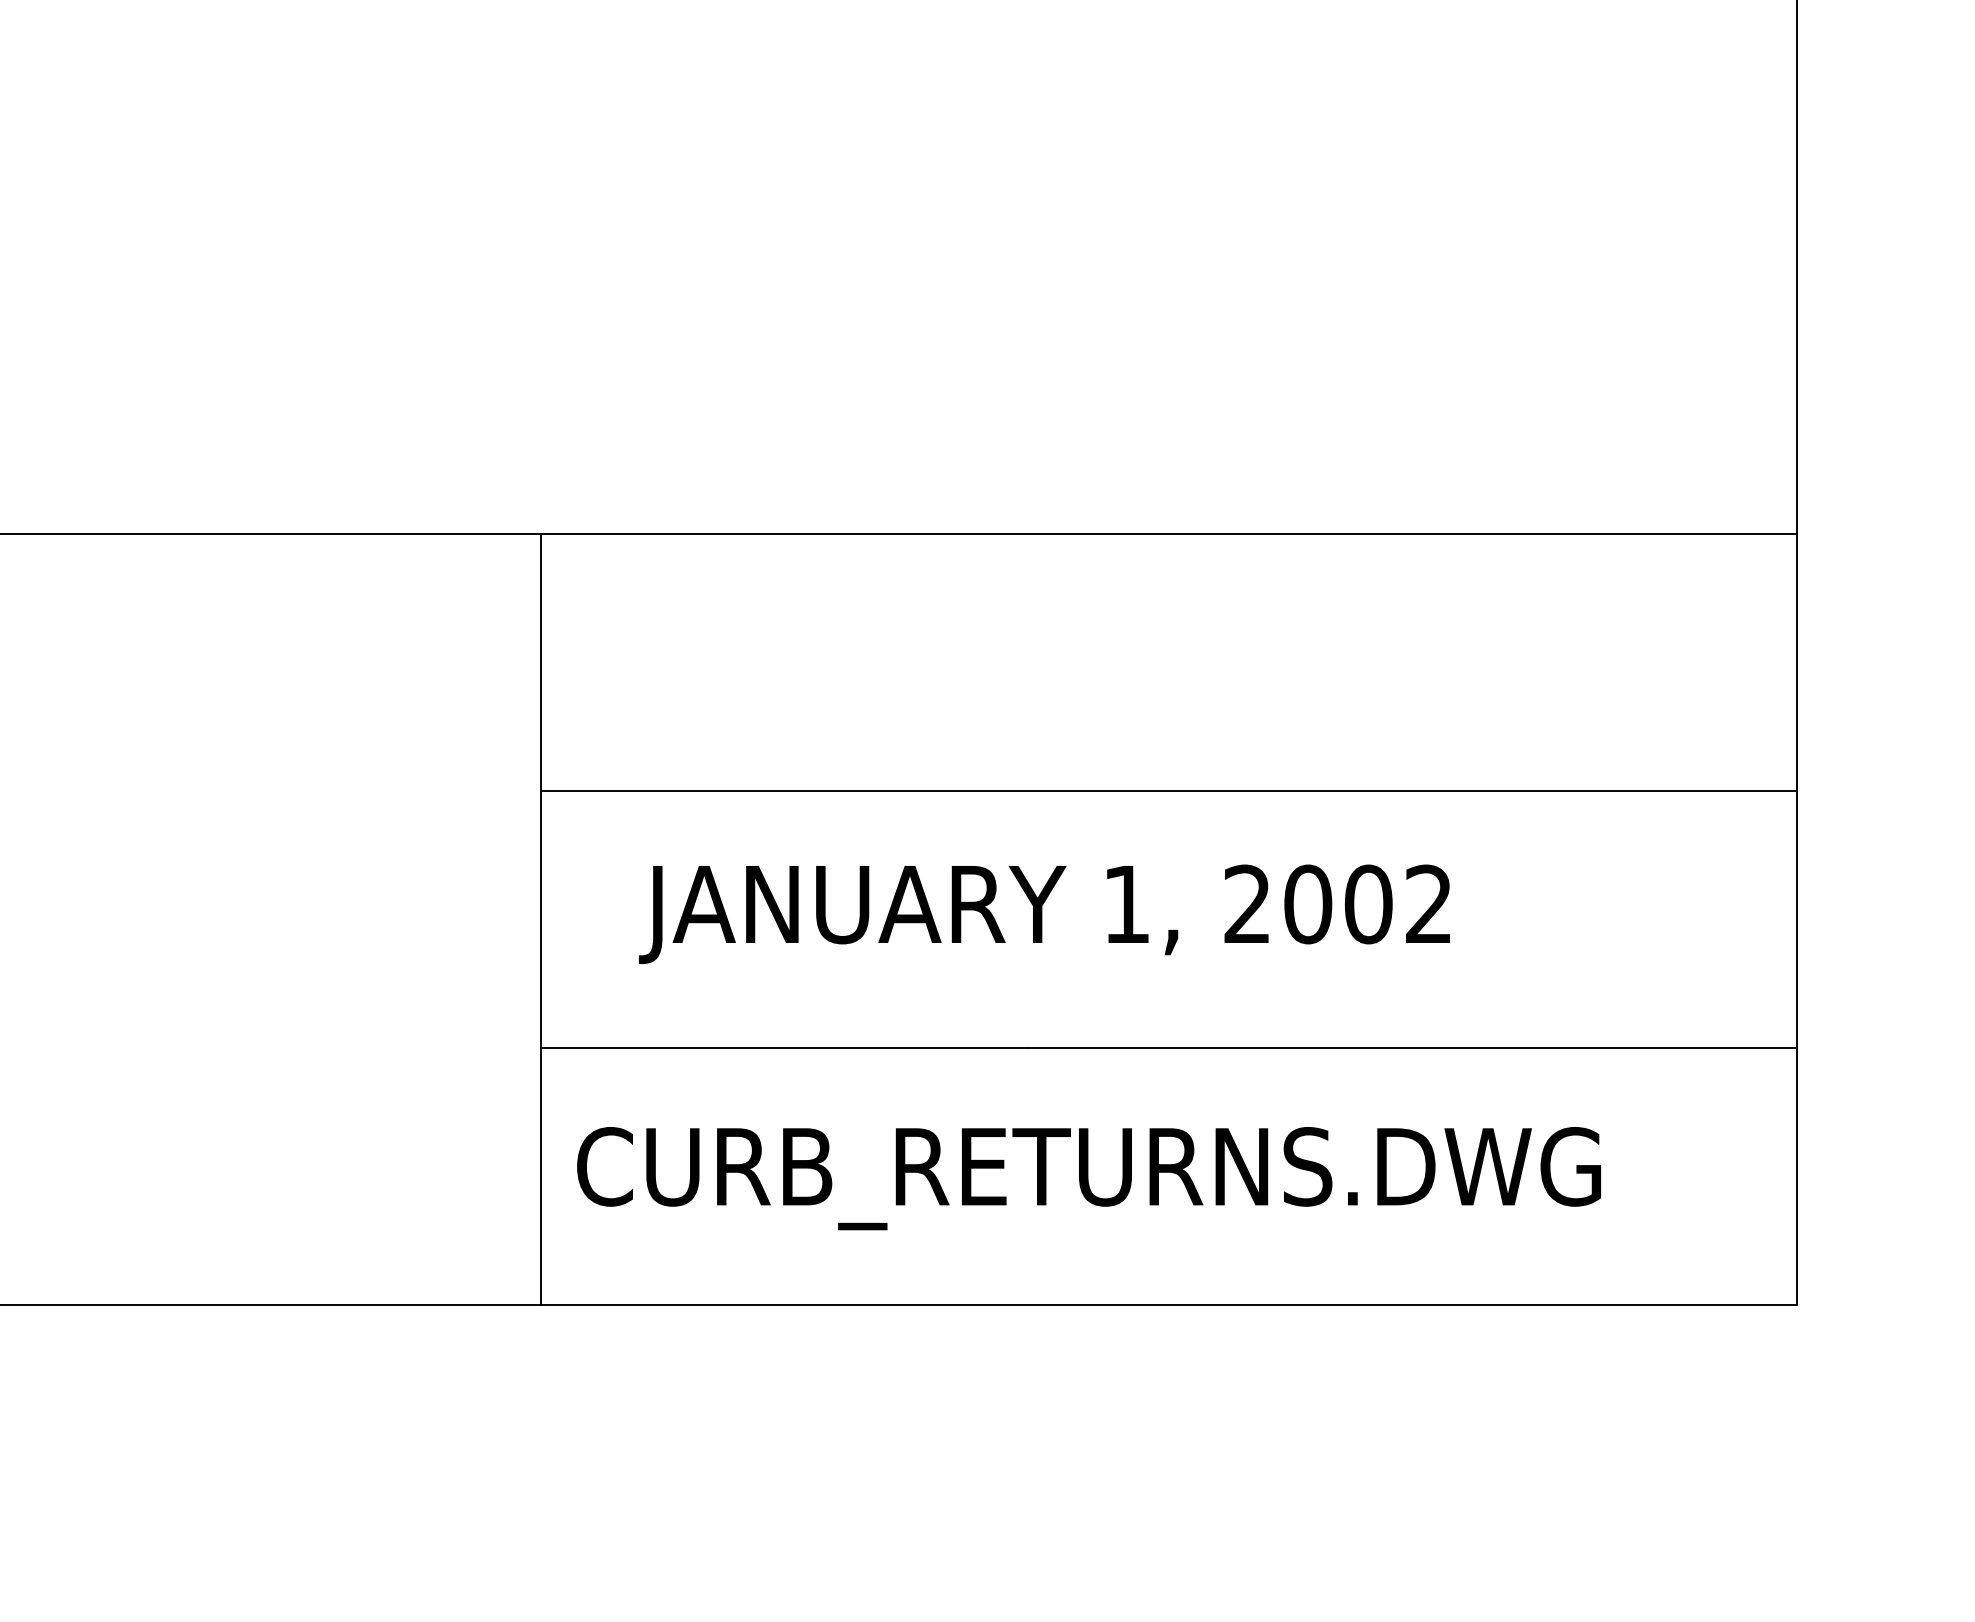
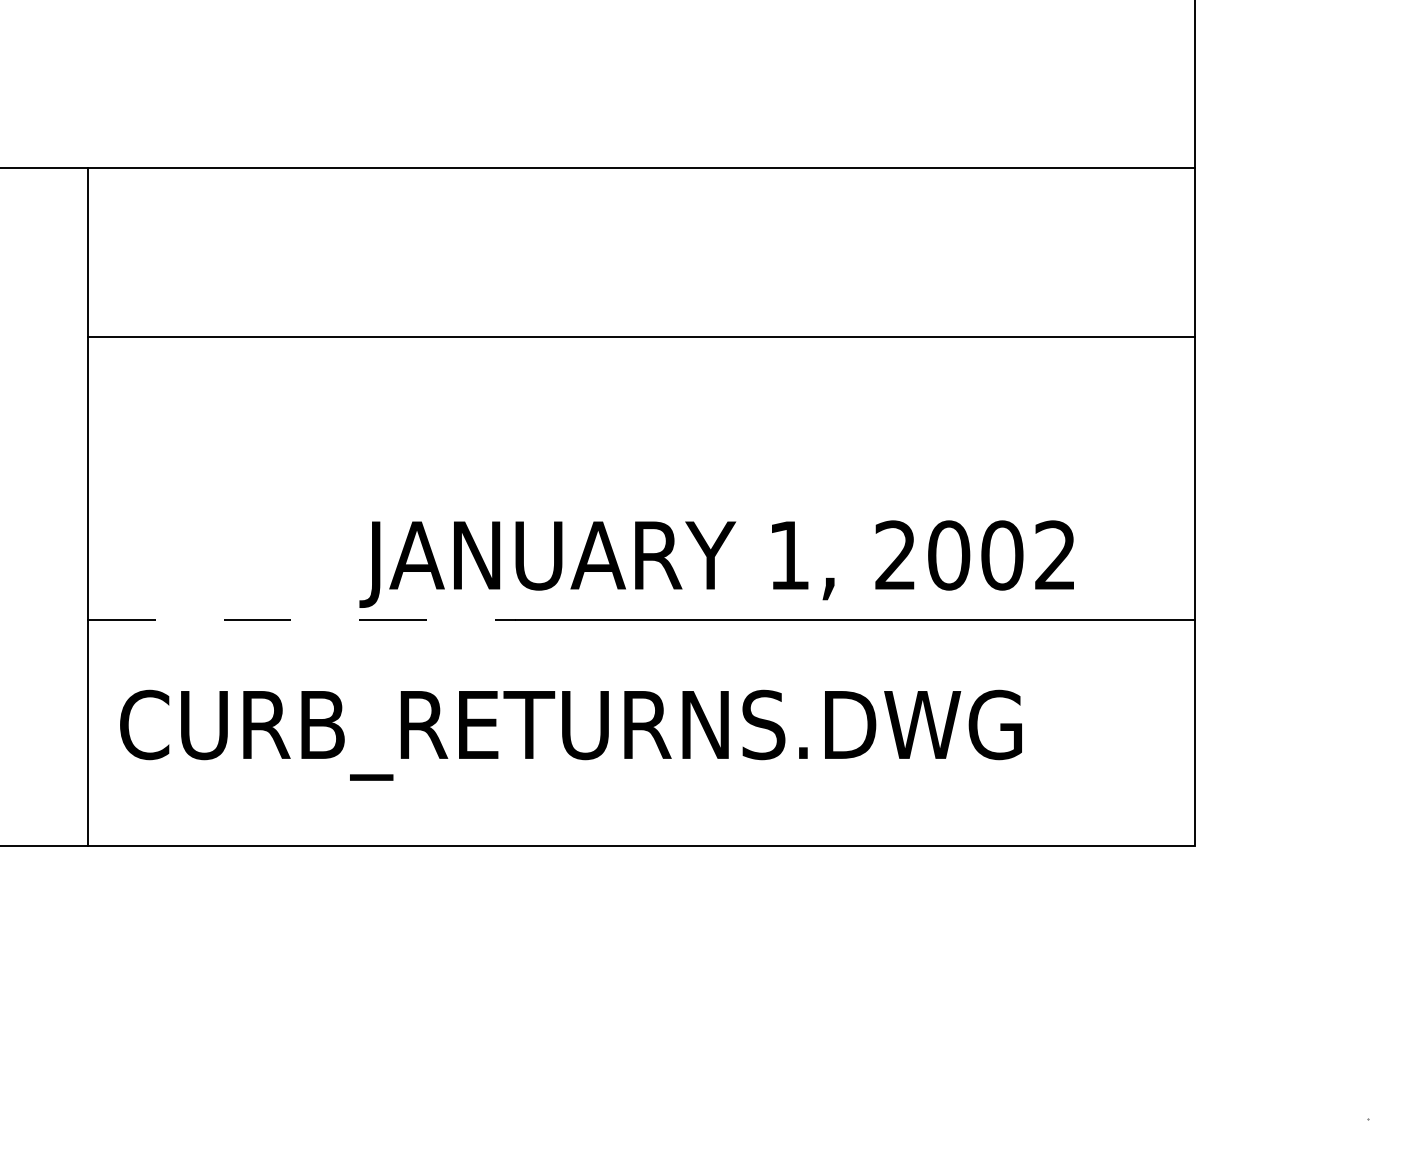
line: (1168, 791) -> (641, 337), moved
text: (1044, 913) -> (716, 563), moved
line: (784, 1048) -> (302, 620), solid -> dashed

